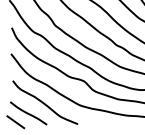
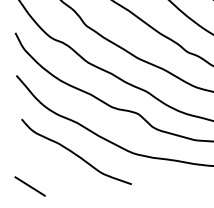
curve: (28, 113) -> (50, 171), removed

